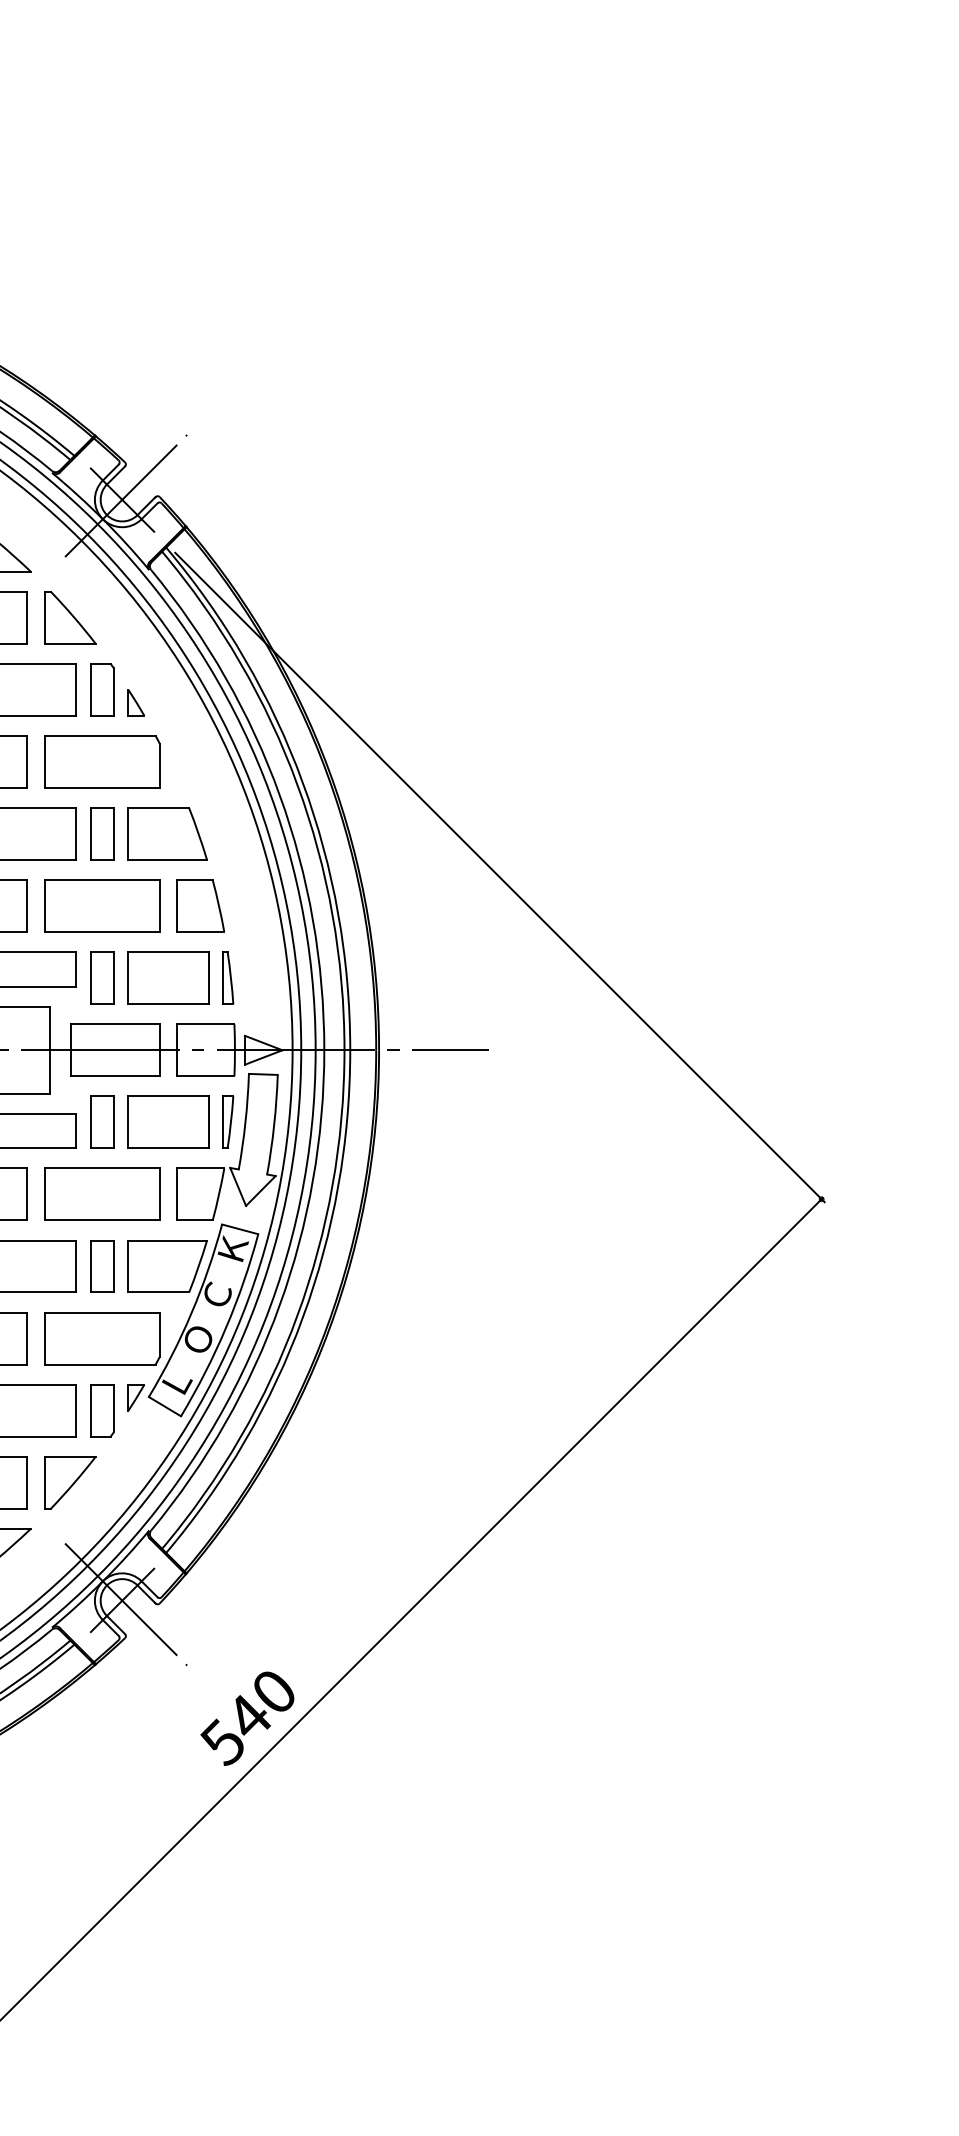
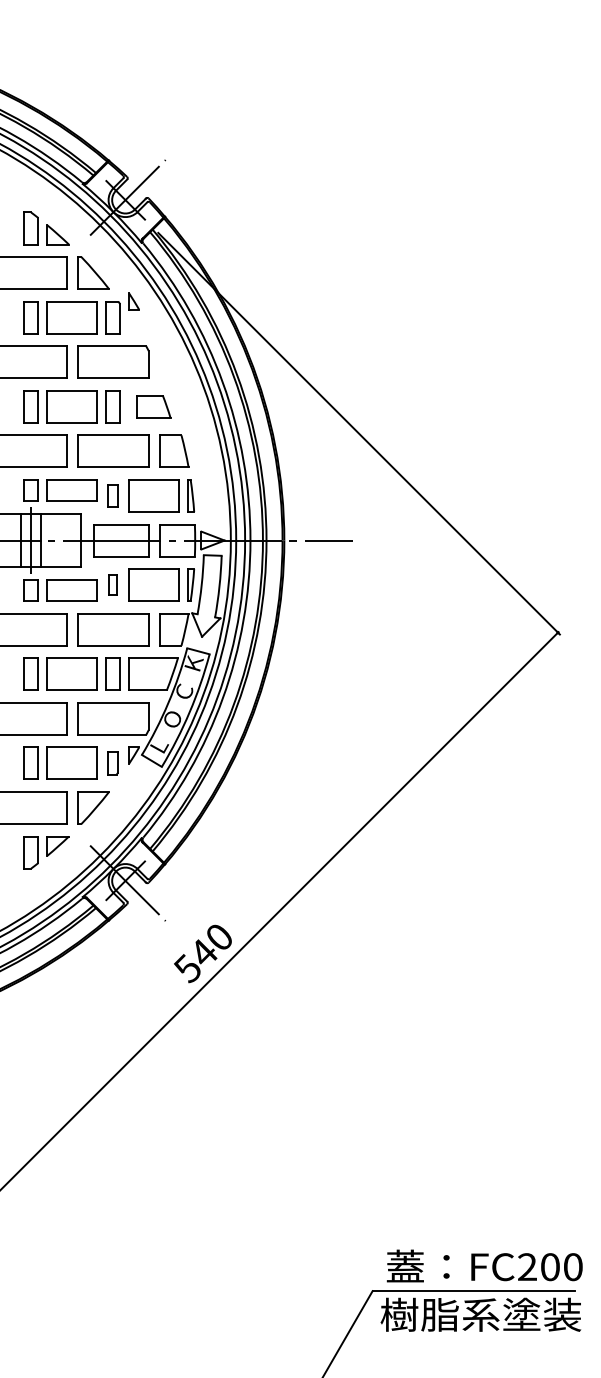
part: (135, 702) -> (133, 301), moved
part: (167, 833) -> (153, 406), size x0.7
part: (101, 977) -> (112, 495), size x0.7
part: (101, 1121) -> (112, 584), size x0.6
part: (101, 1409) -> (112, 762), size x0.7

